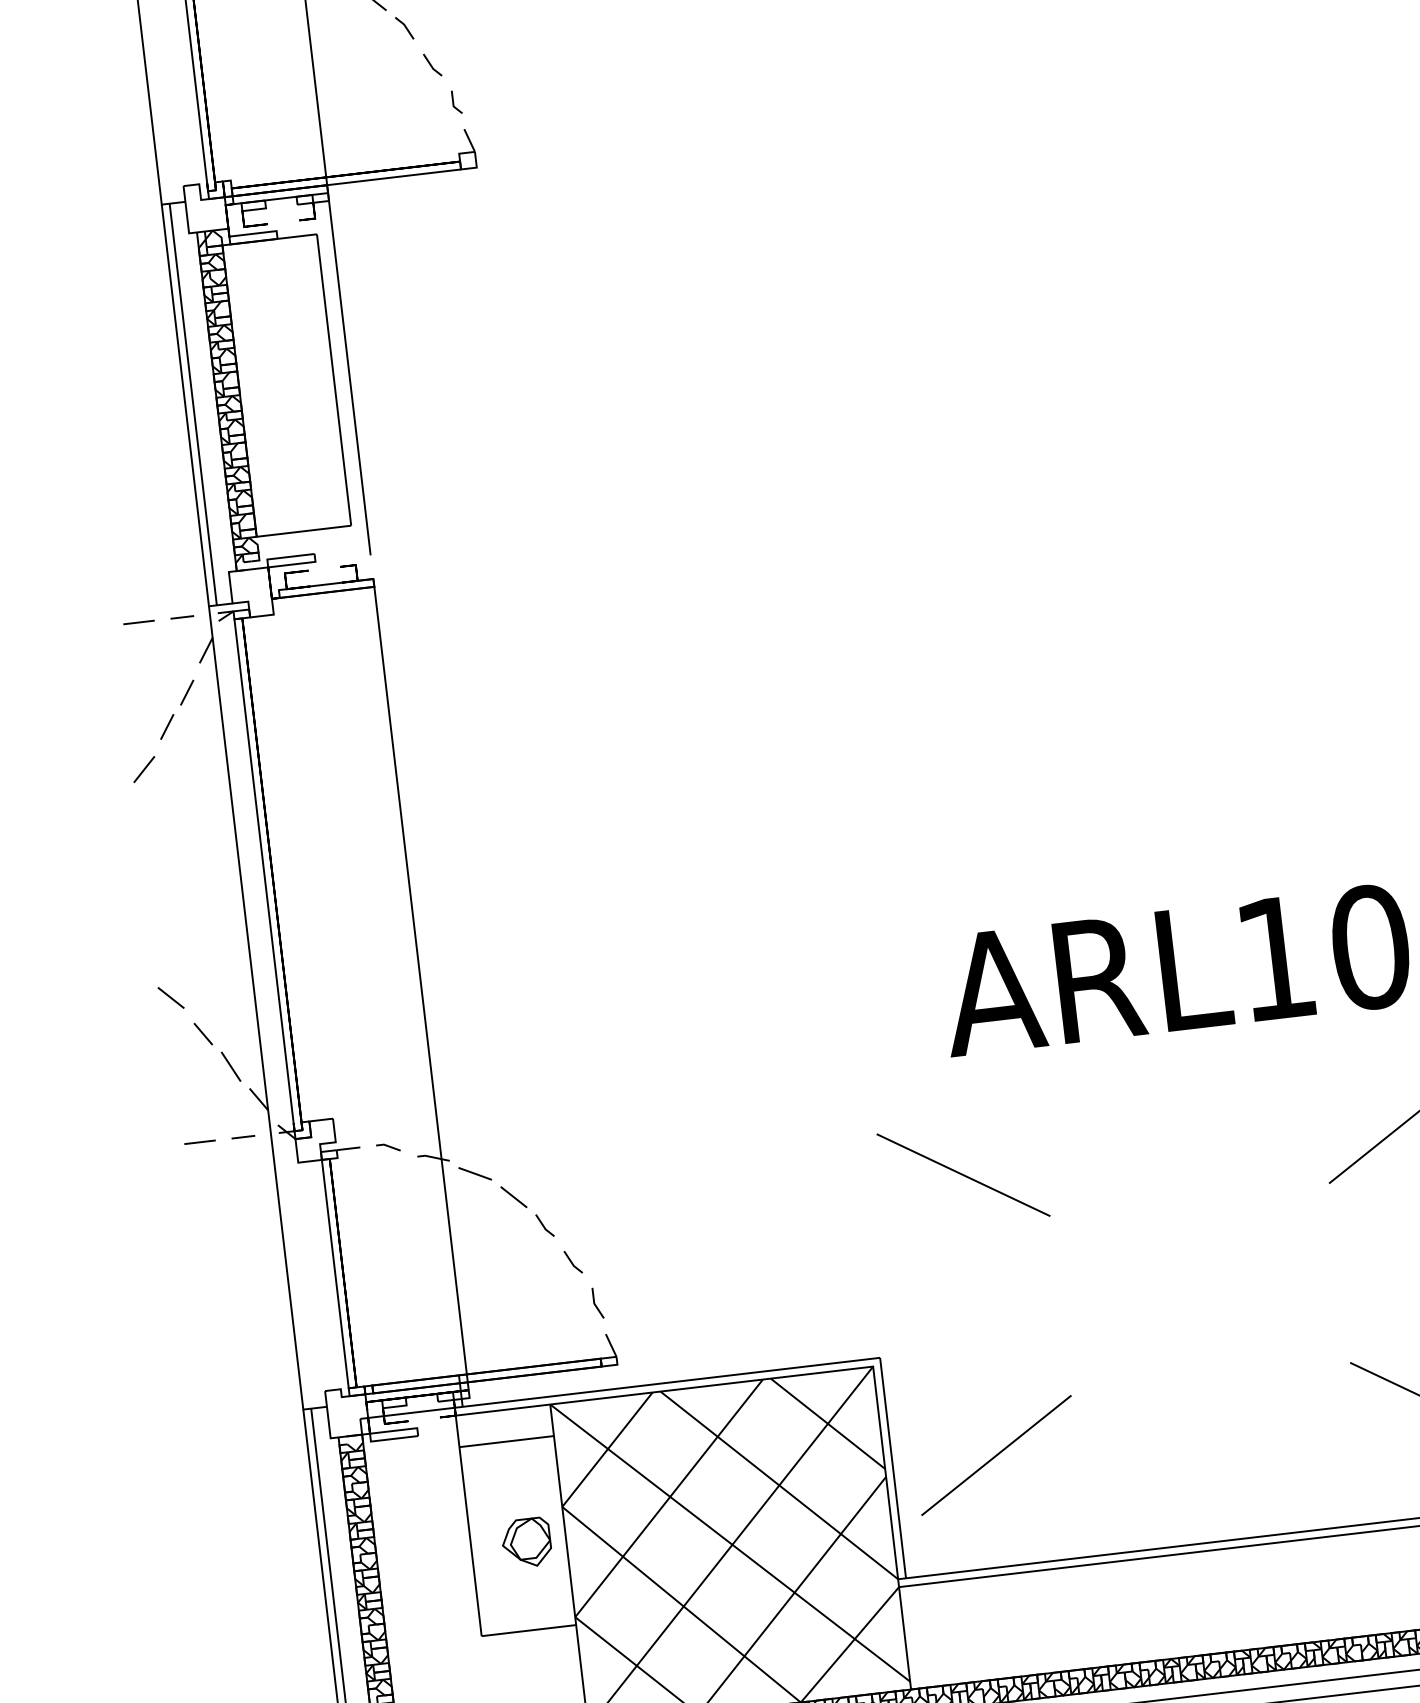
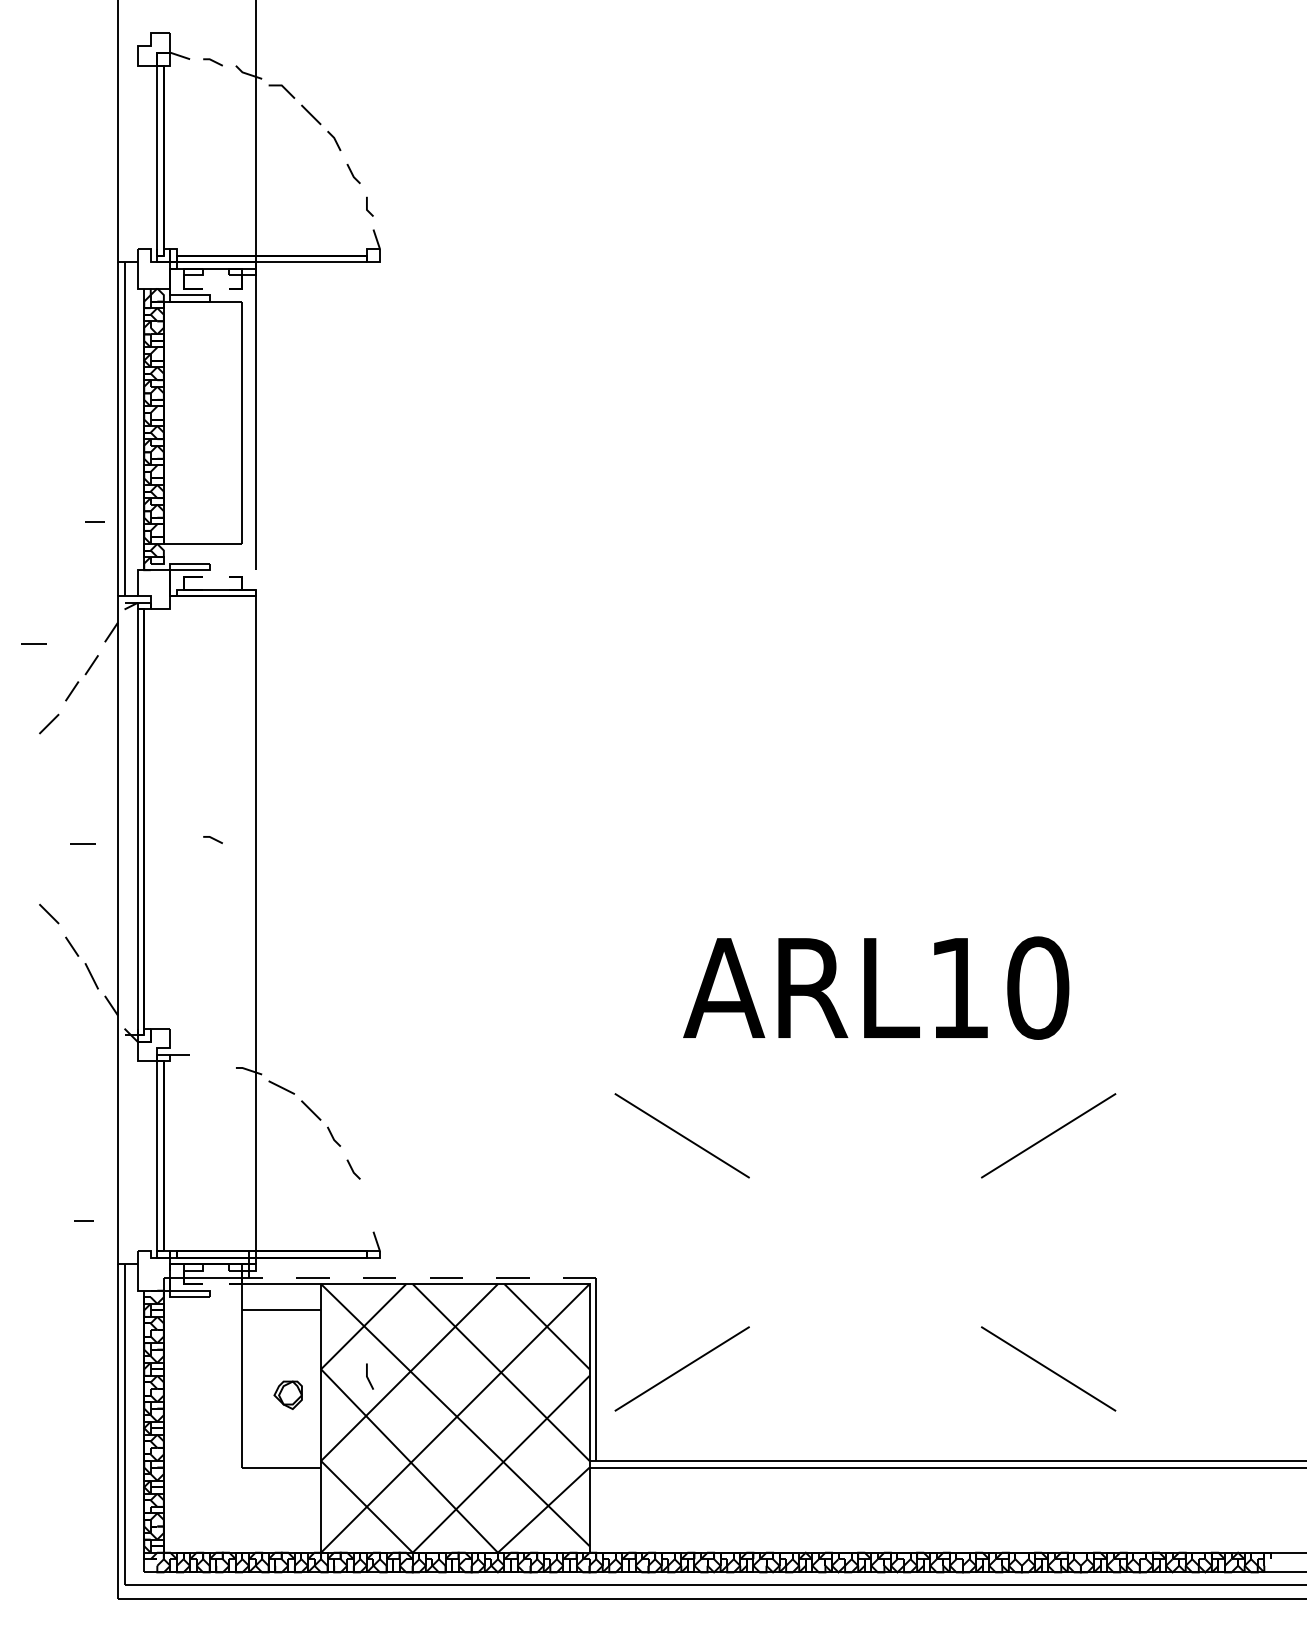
line: (181, 616) -> (94, 521), moved
line: (138, 622) -> (33, 643), moved
line: (242, 1136) -> (83, 1220), moved
line: (199, 1141) -> (82, 843), moved
line: (387, 1147) -> (212, 839), moved
line: (596, 1304) -> (368, 1377), moved
line: (667, 1382) -> (419, 1277), solid -> dashed
part: (525, 1541) -> (287, 1394), size x0.7

